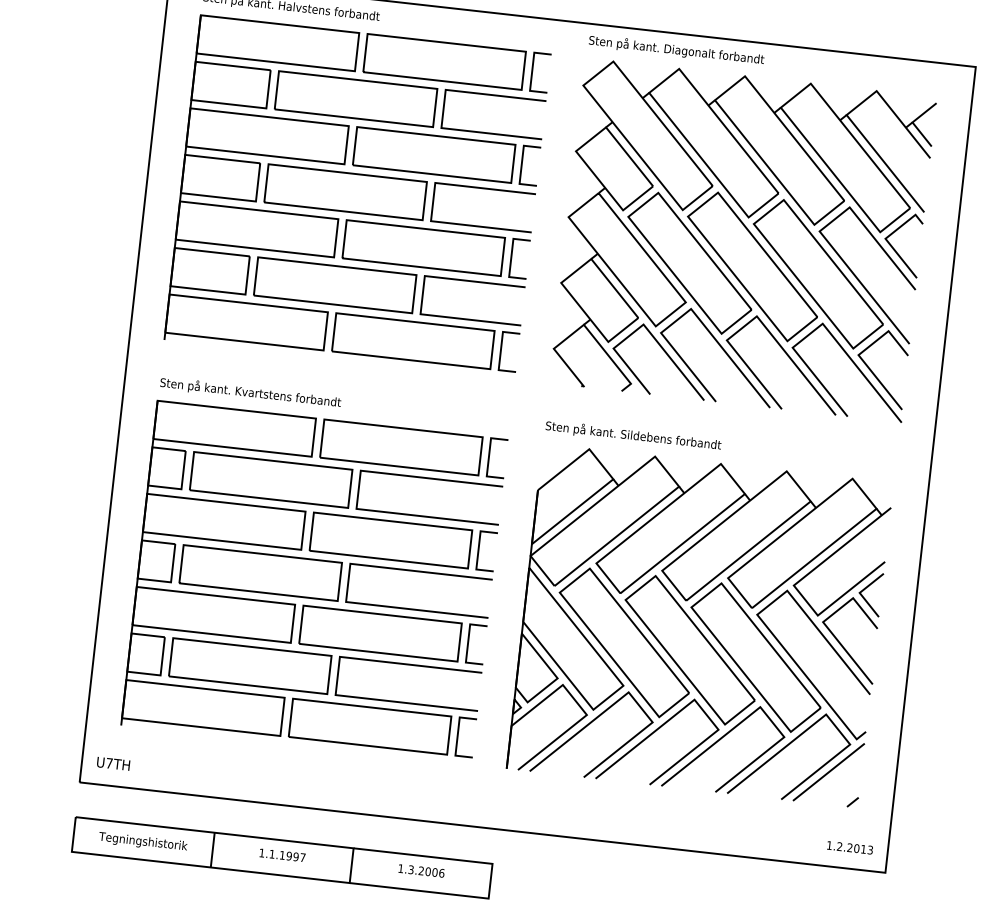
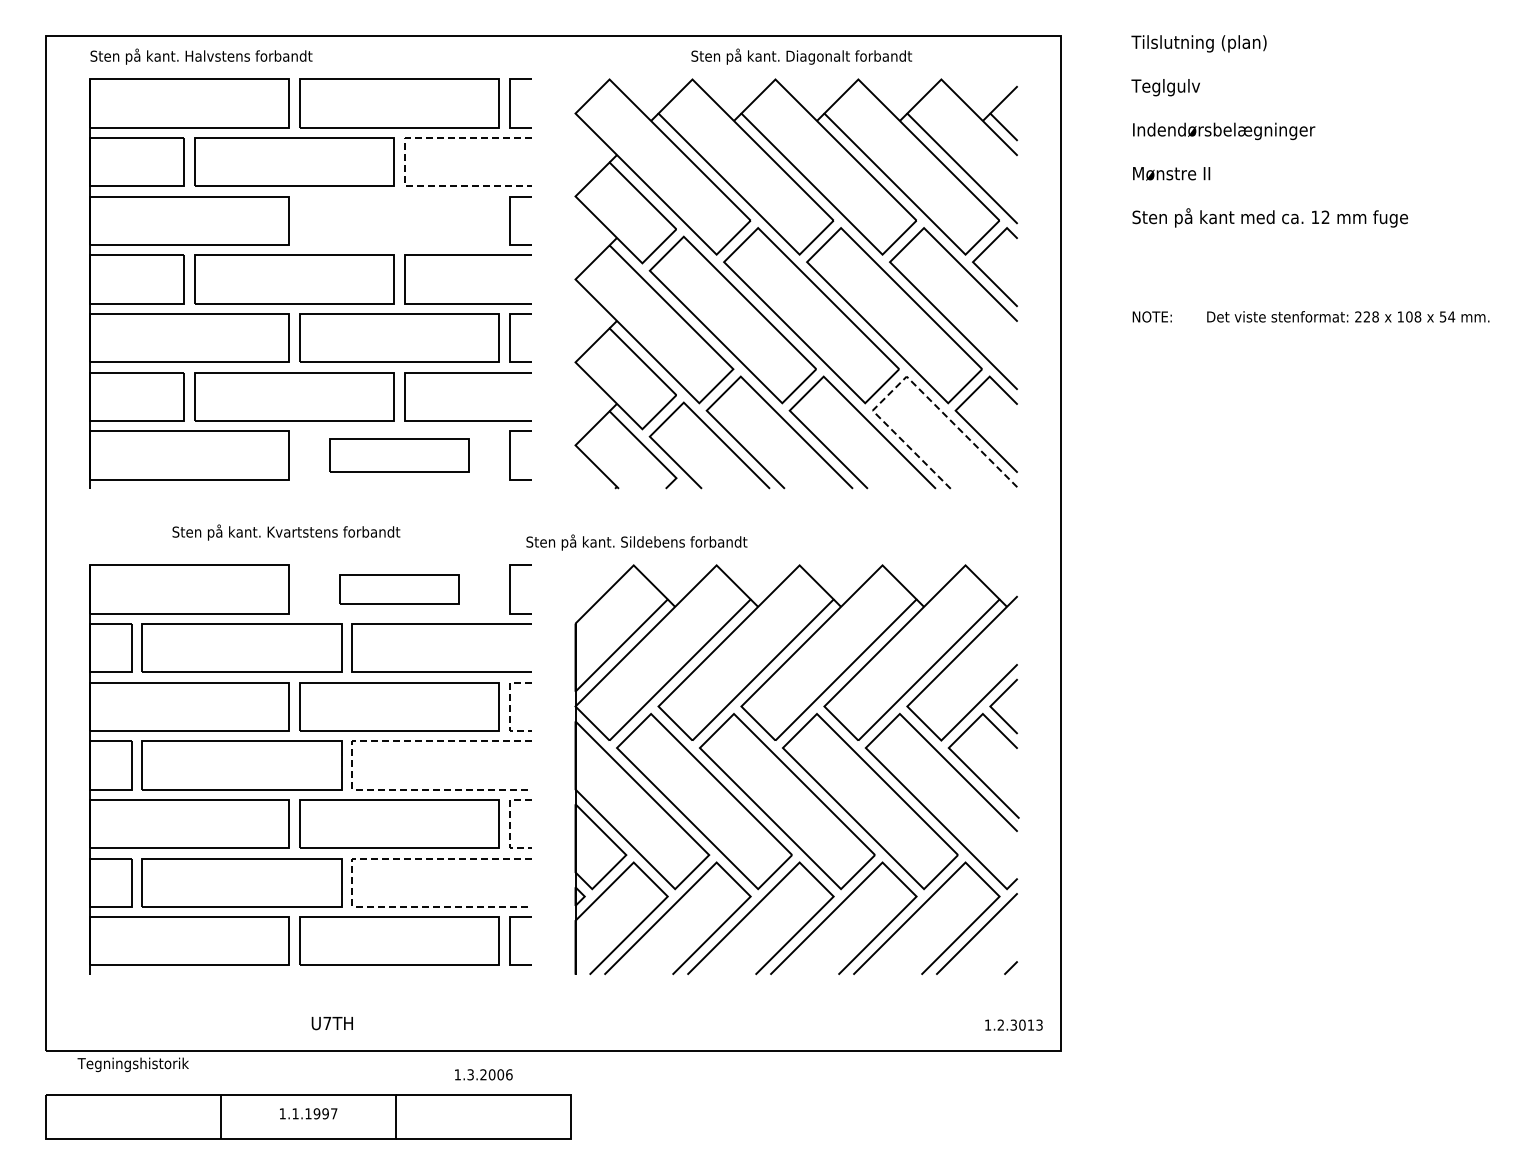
text: (676, 50) -> (801, 56), moved
line: (443, 109) -> (404, 162), solid -> dashed
part: (434, 154) -> (399, 220), removed
line: (822, 323) -> (906, 376), solid -> dashed
part: (413, 341) -> (399, 455), size x0.7
text: (250, 392) -> (286, 532), moved
text: (633, 435) -> (636, 542), moved
part: (401, 447) -> (399, 589), size x0.6
line: (478, 550) -> (509, 707), solid -> dashed
line: (348, 582) -> (352, 765), solid -> dashed
line: (467, 643) -> (509, 824), solid -> dashed
line: (337, 676) -> (352, 883), solid -> dashed
text: (112, 763) -> (331, 1023), moved
text: (142, 841) -> (132, 1064), moved
text: (849, 848) -> (1013, 1025), 1.2.2013 -> 1.2.3013
text: (421, 870) -> (483, 1074), moved

